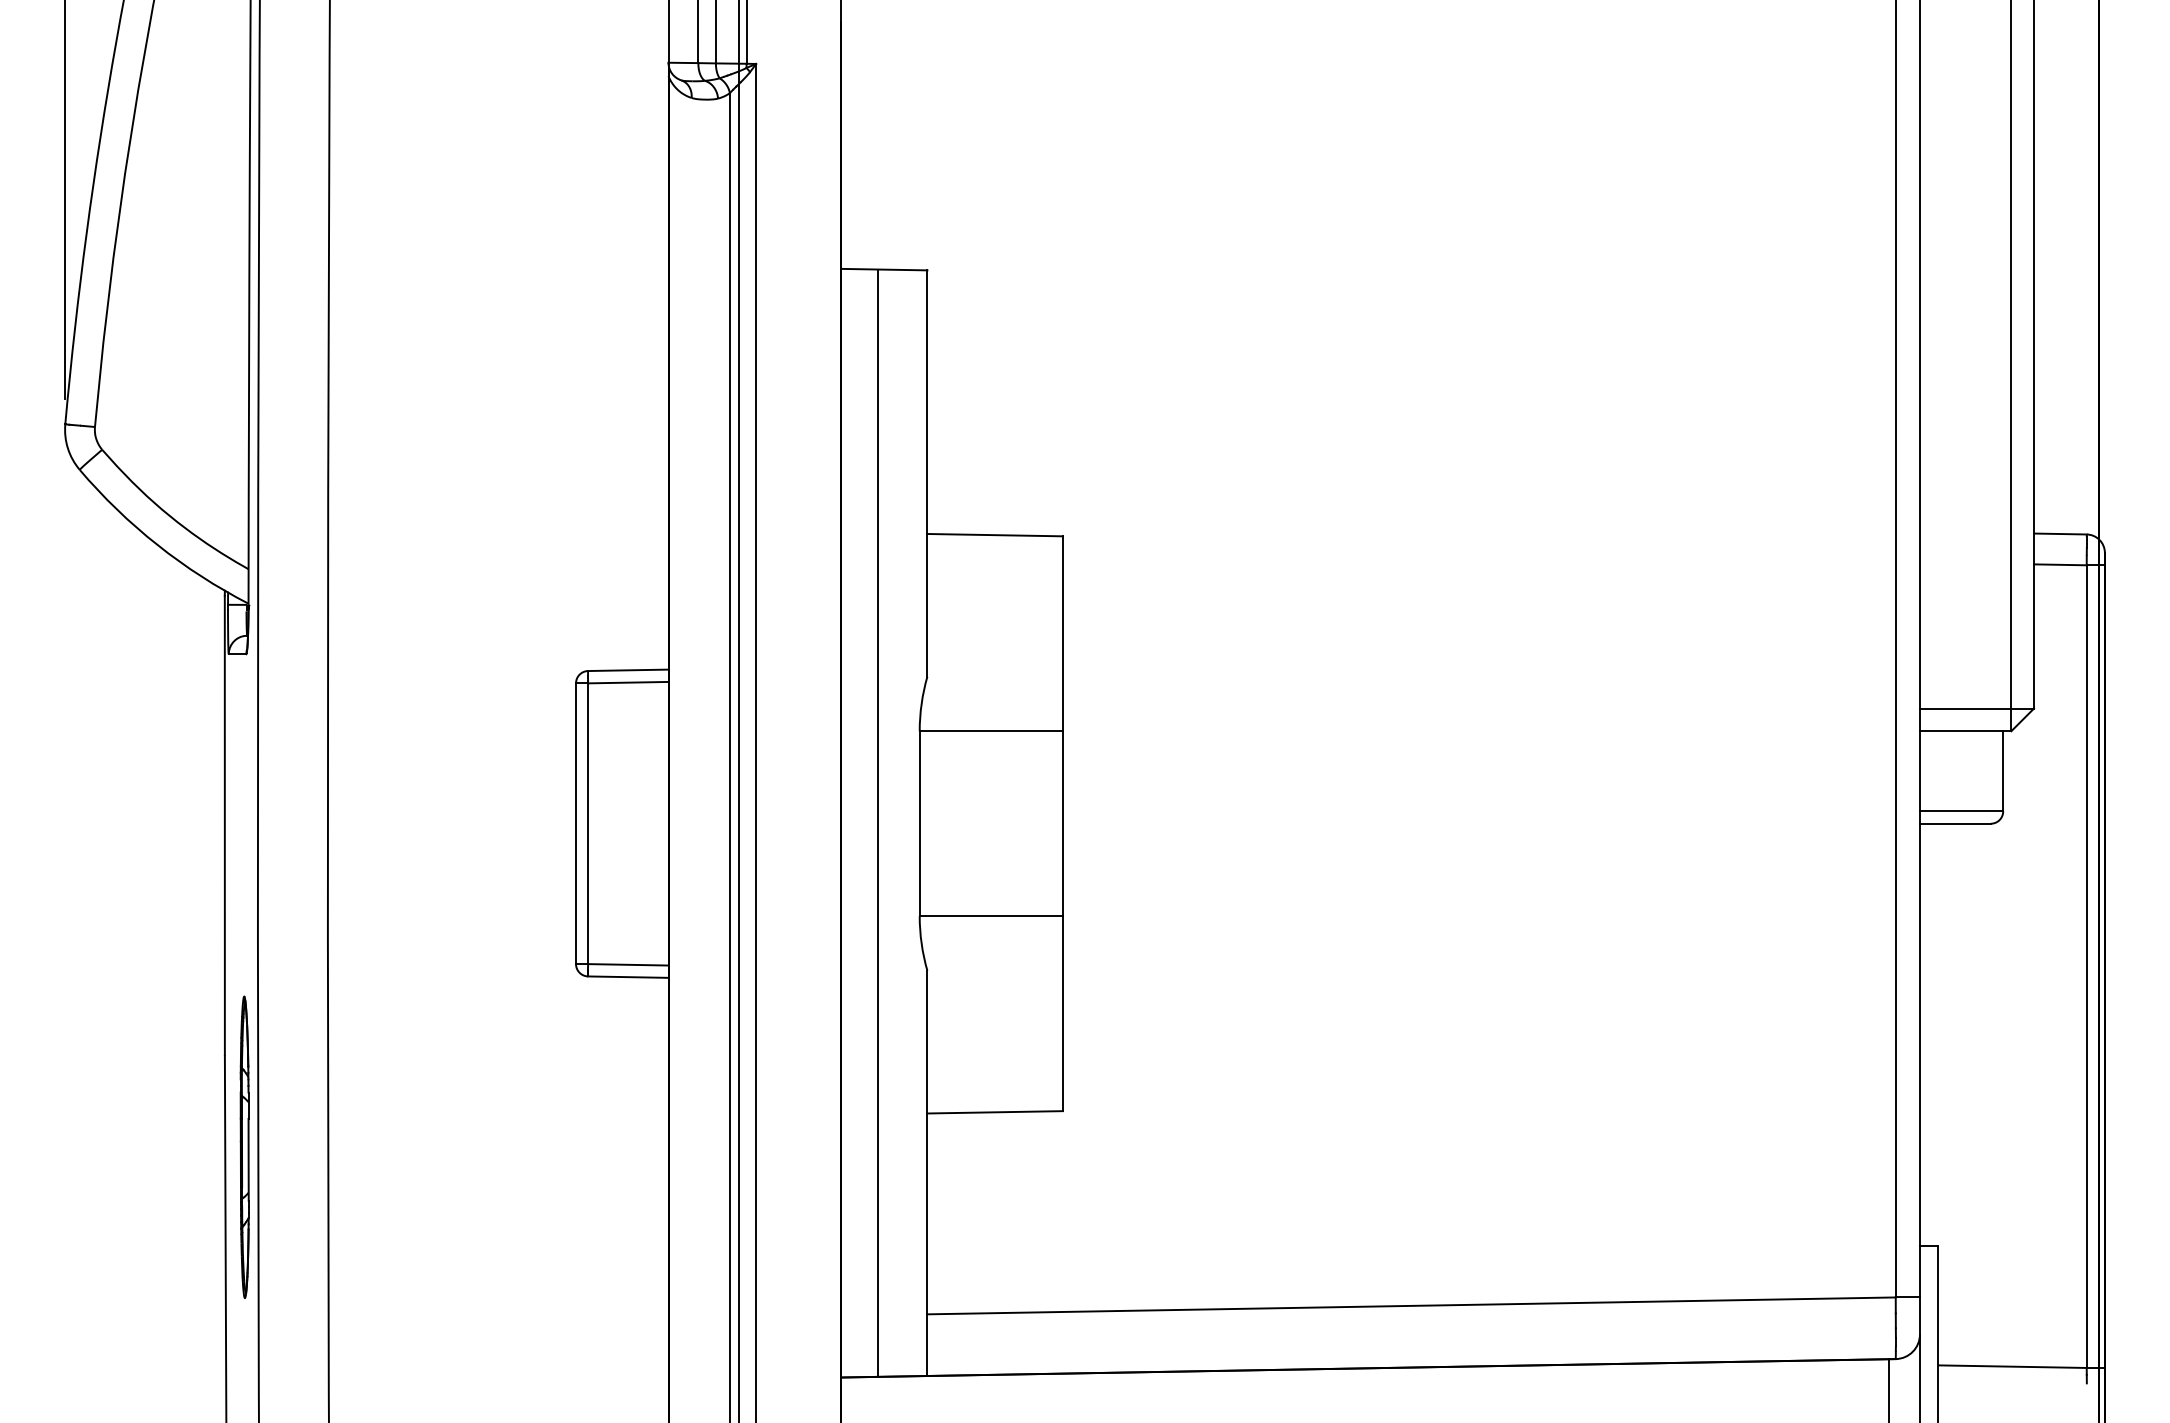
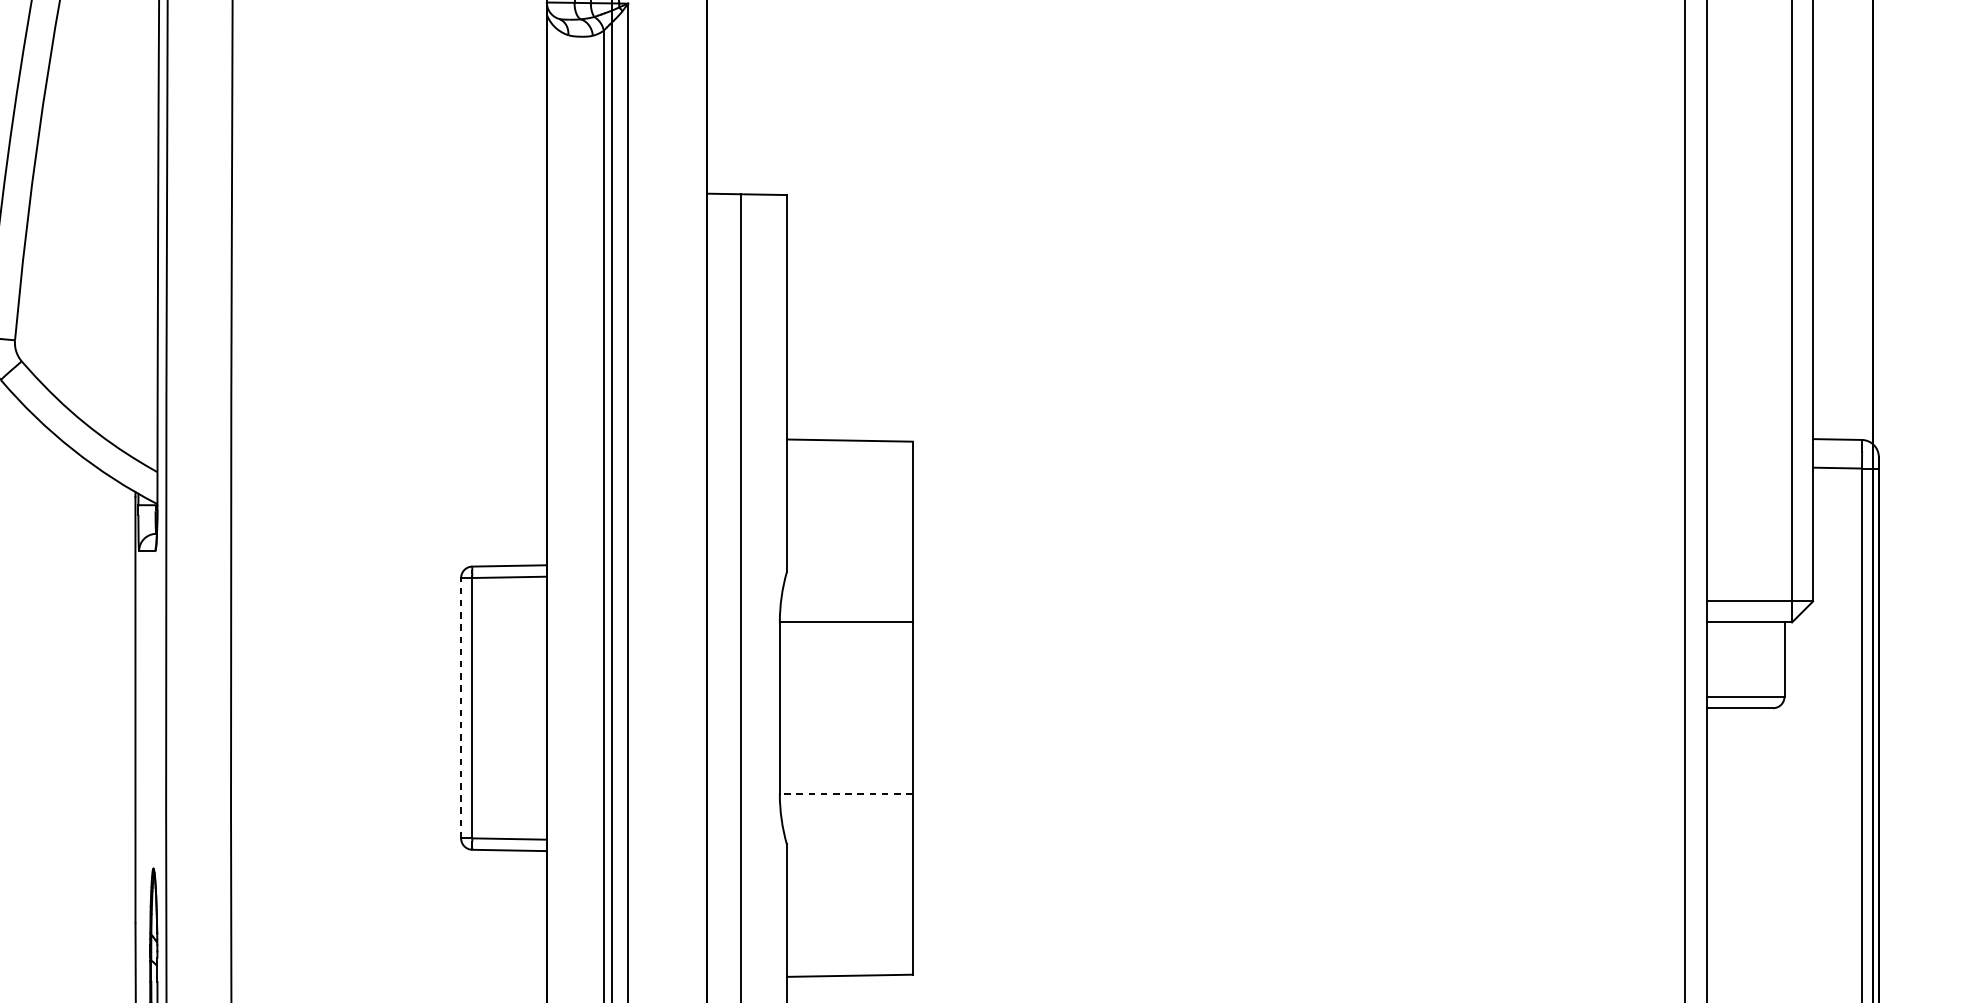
line: (576, 823) -> (461, 707), solid -> dashed
line: (991, 916) -> (846, 794), solid -> dashed

